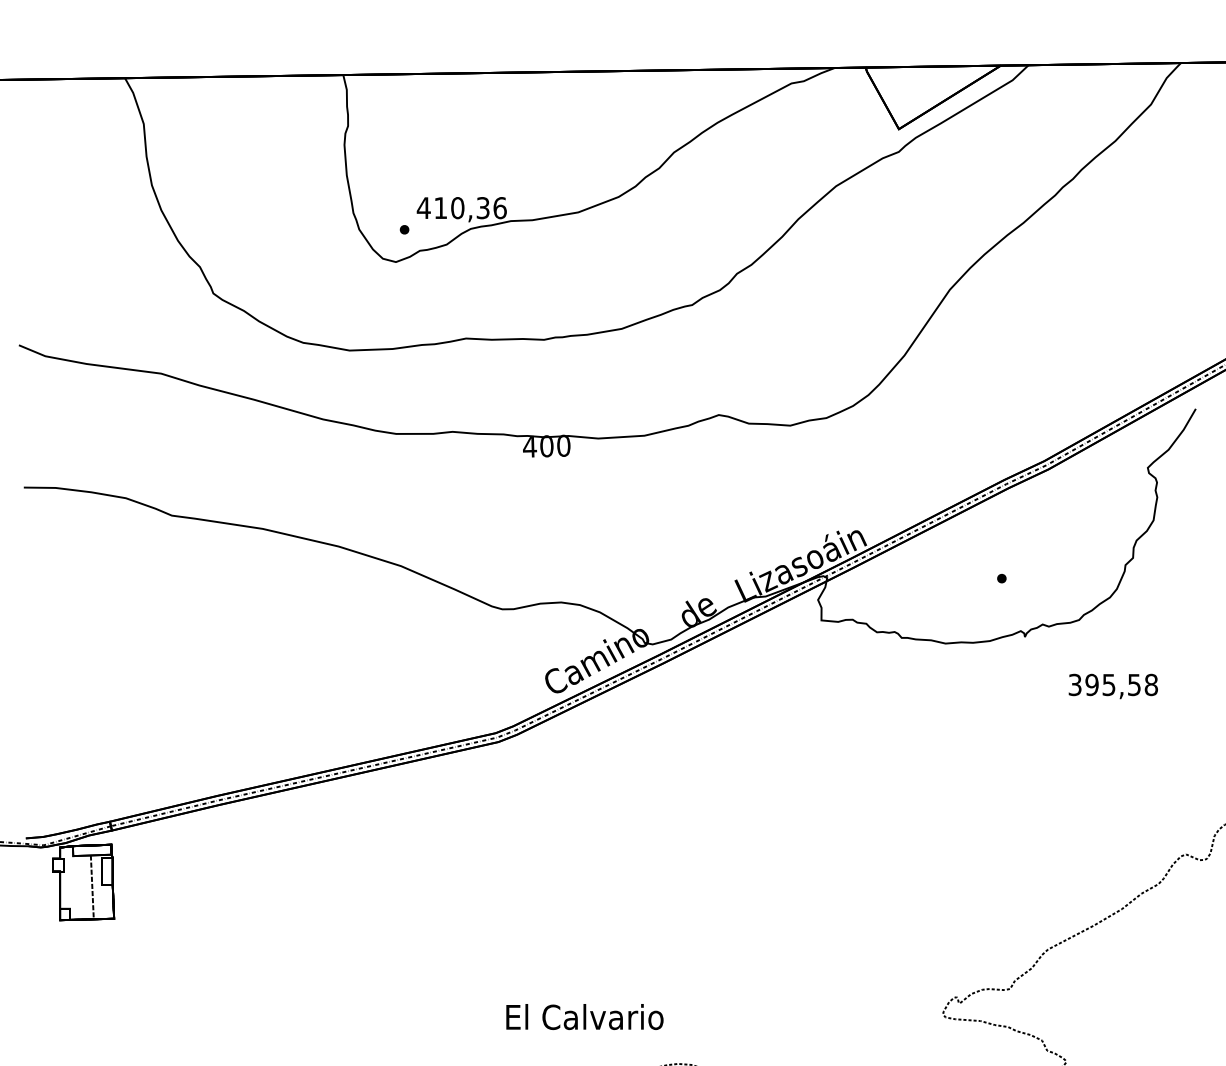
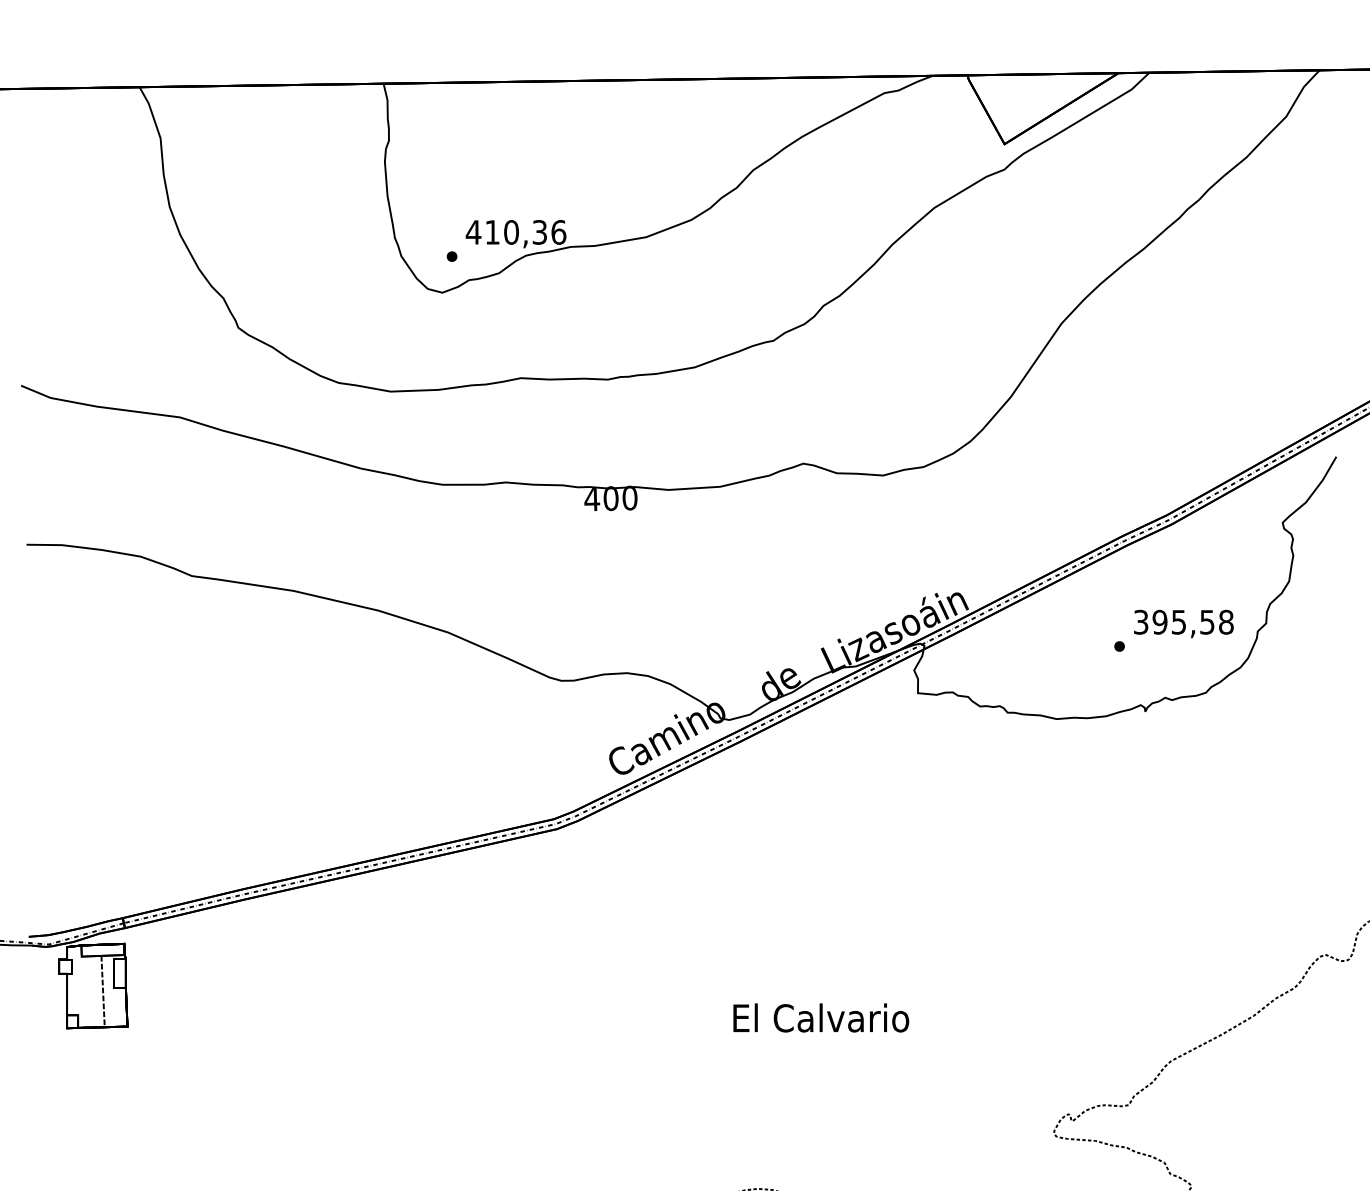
text: (1112, 686) -> (1182, 623), moved
text: (584, 1016) -> (820, 1017), moved

